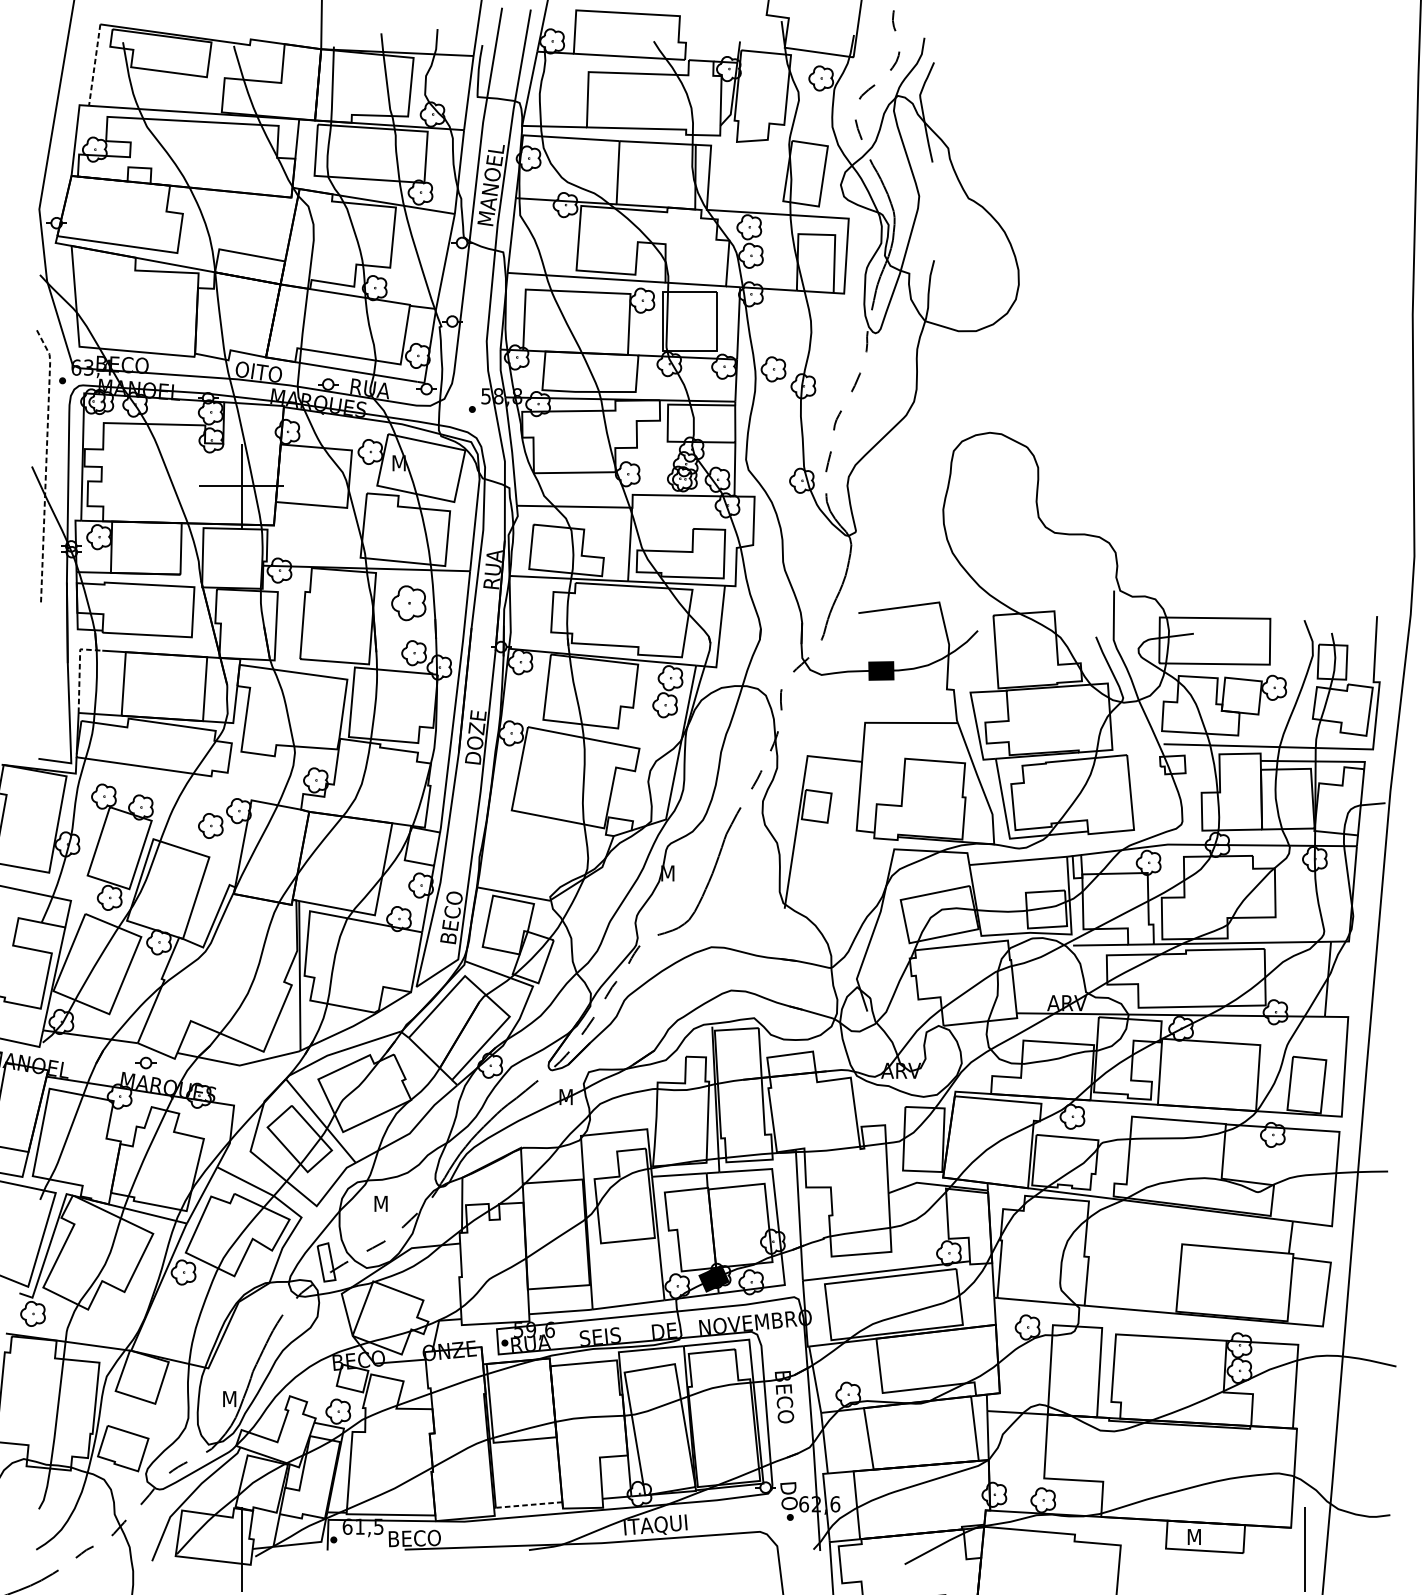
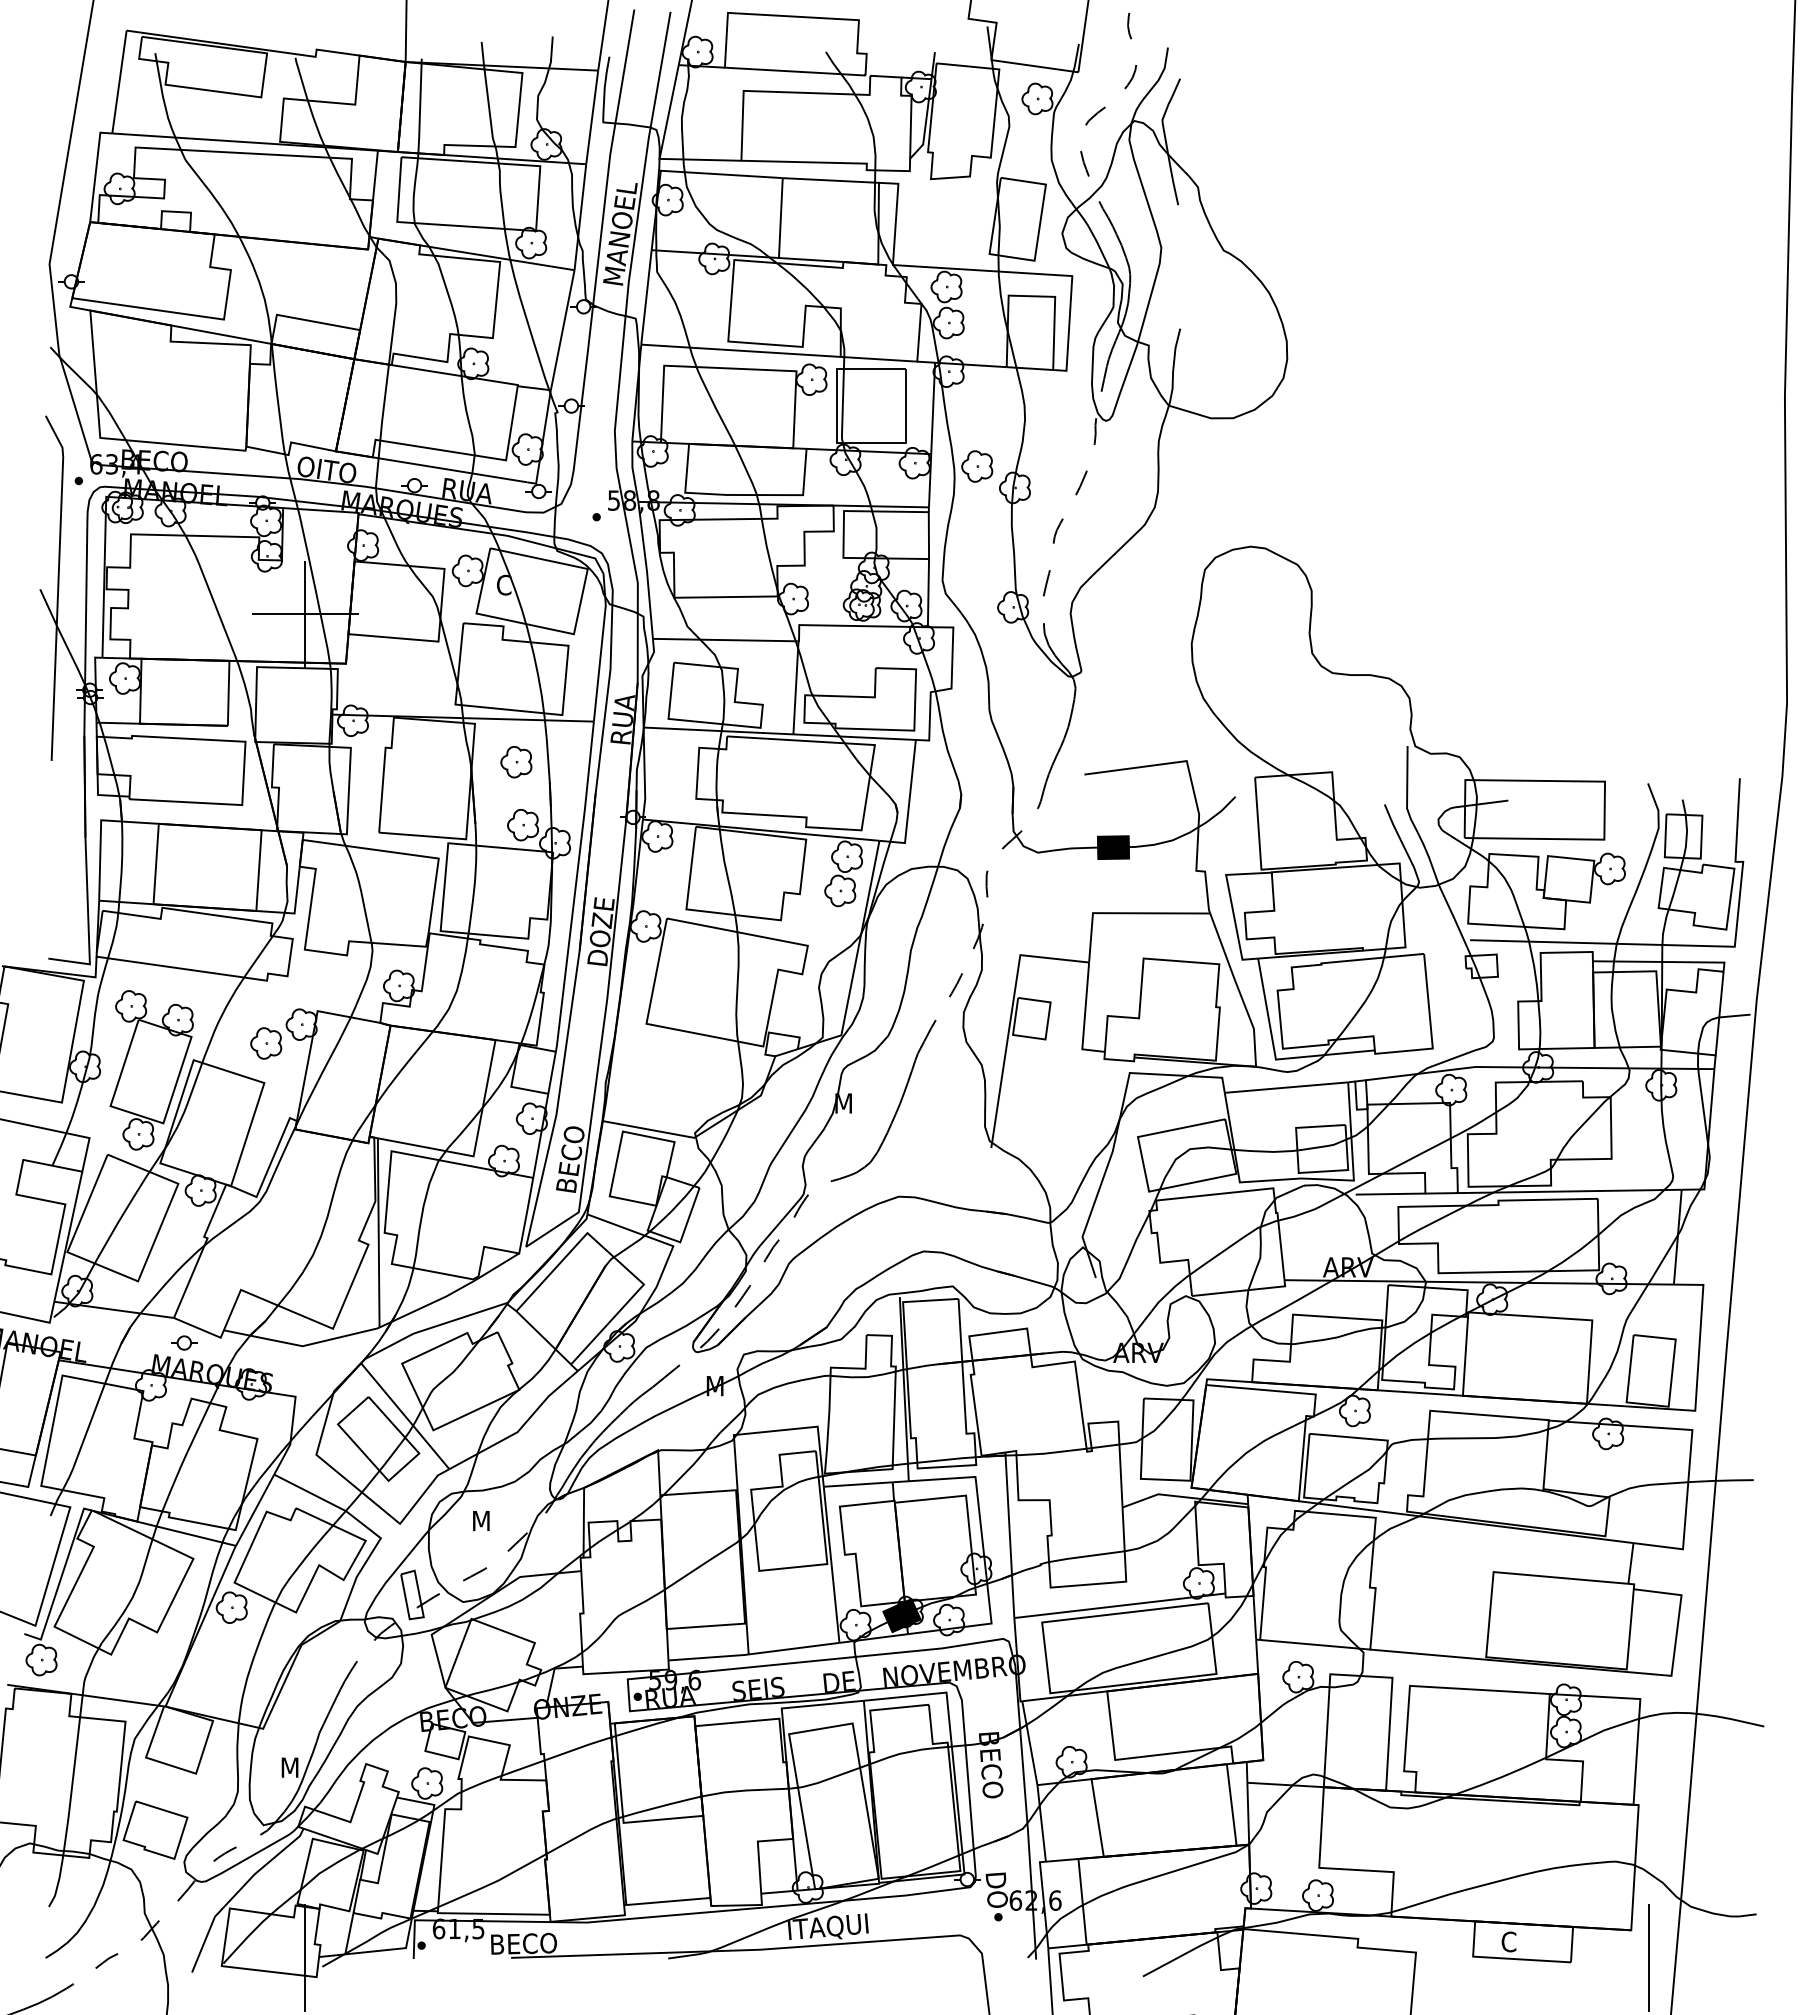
line: (94, 65) -> (119, 82), dashed -> solid
text: (399, 462) -> (504, 584), M -> C
line: (46, 463) -> (58, 585), dashed -> solid
part: (408, 603) -> (516, 762), size x0.71
line: (79, 670) -> (100, 846), dashed -> solid
line: (528, 1505) -> (667, 1901), dashed -> solid
text: (1193, 1536) -> (1508, 1941), M -> C

